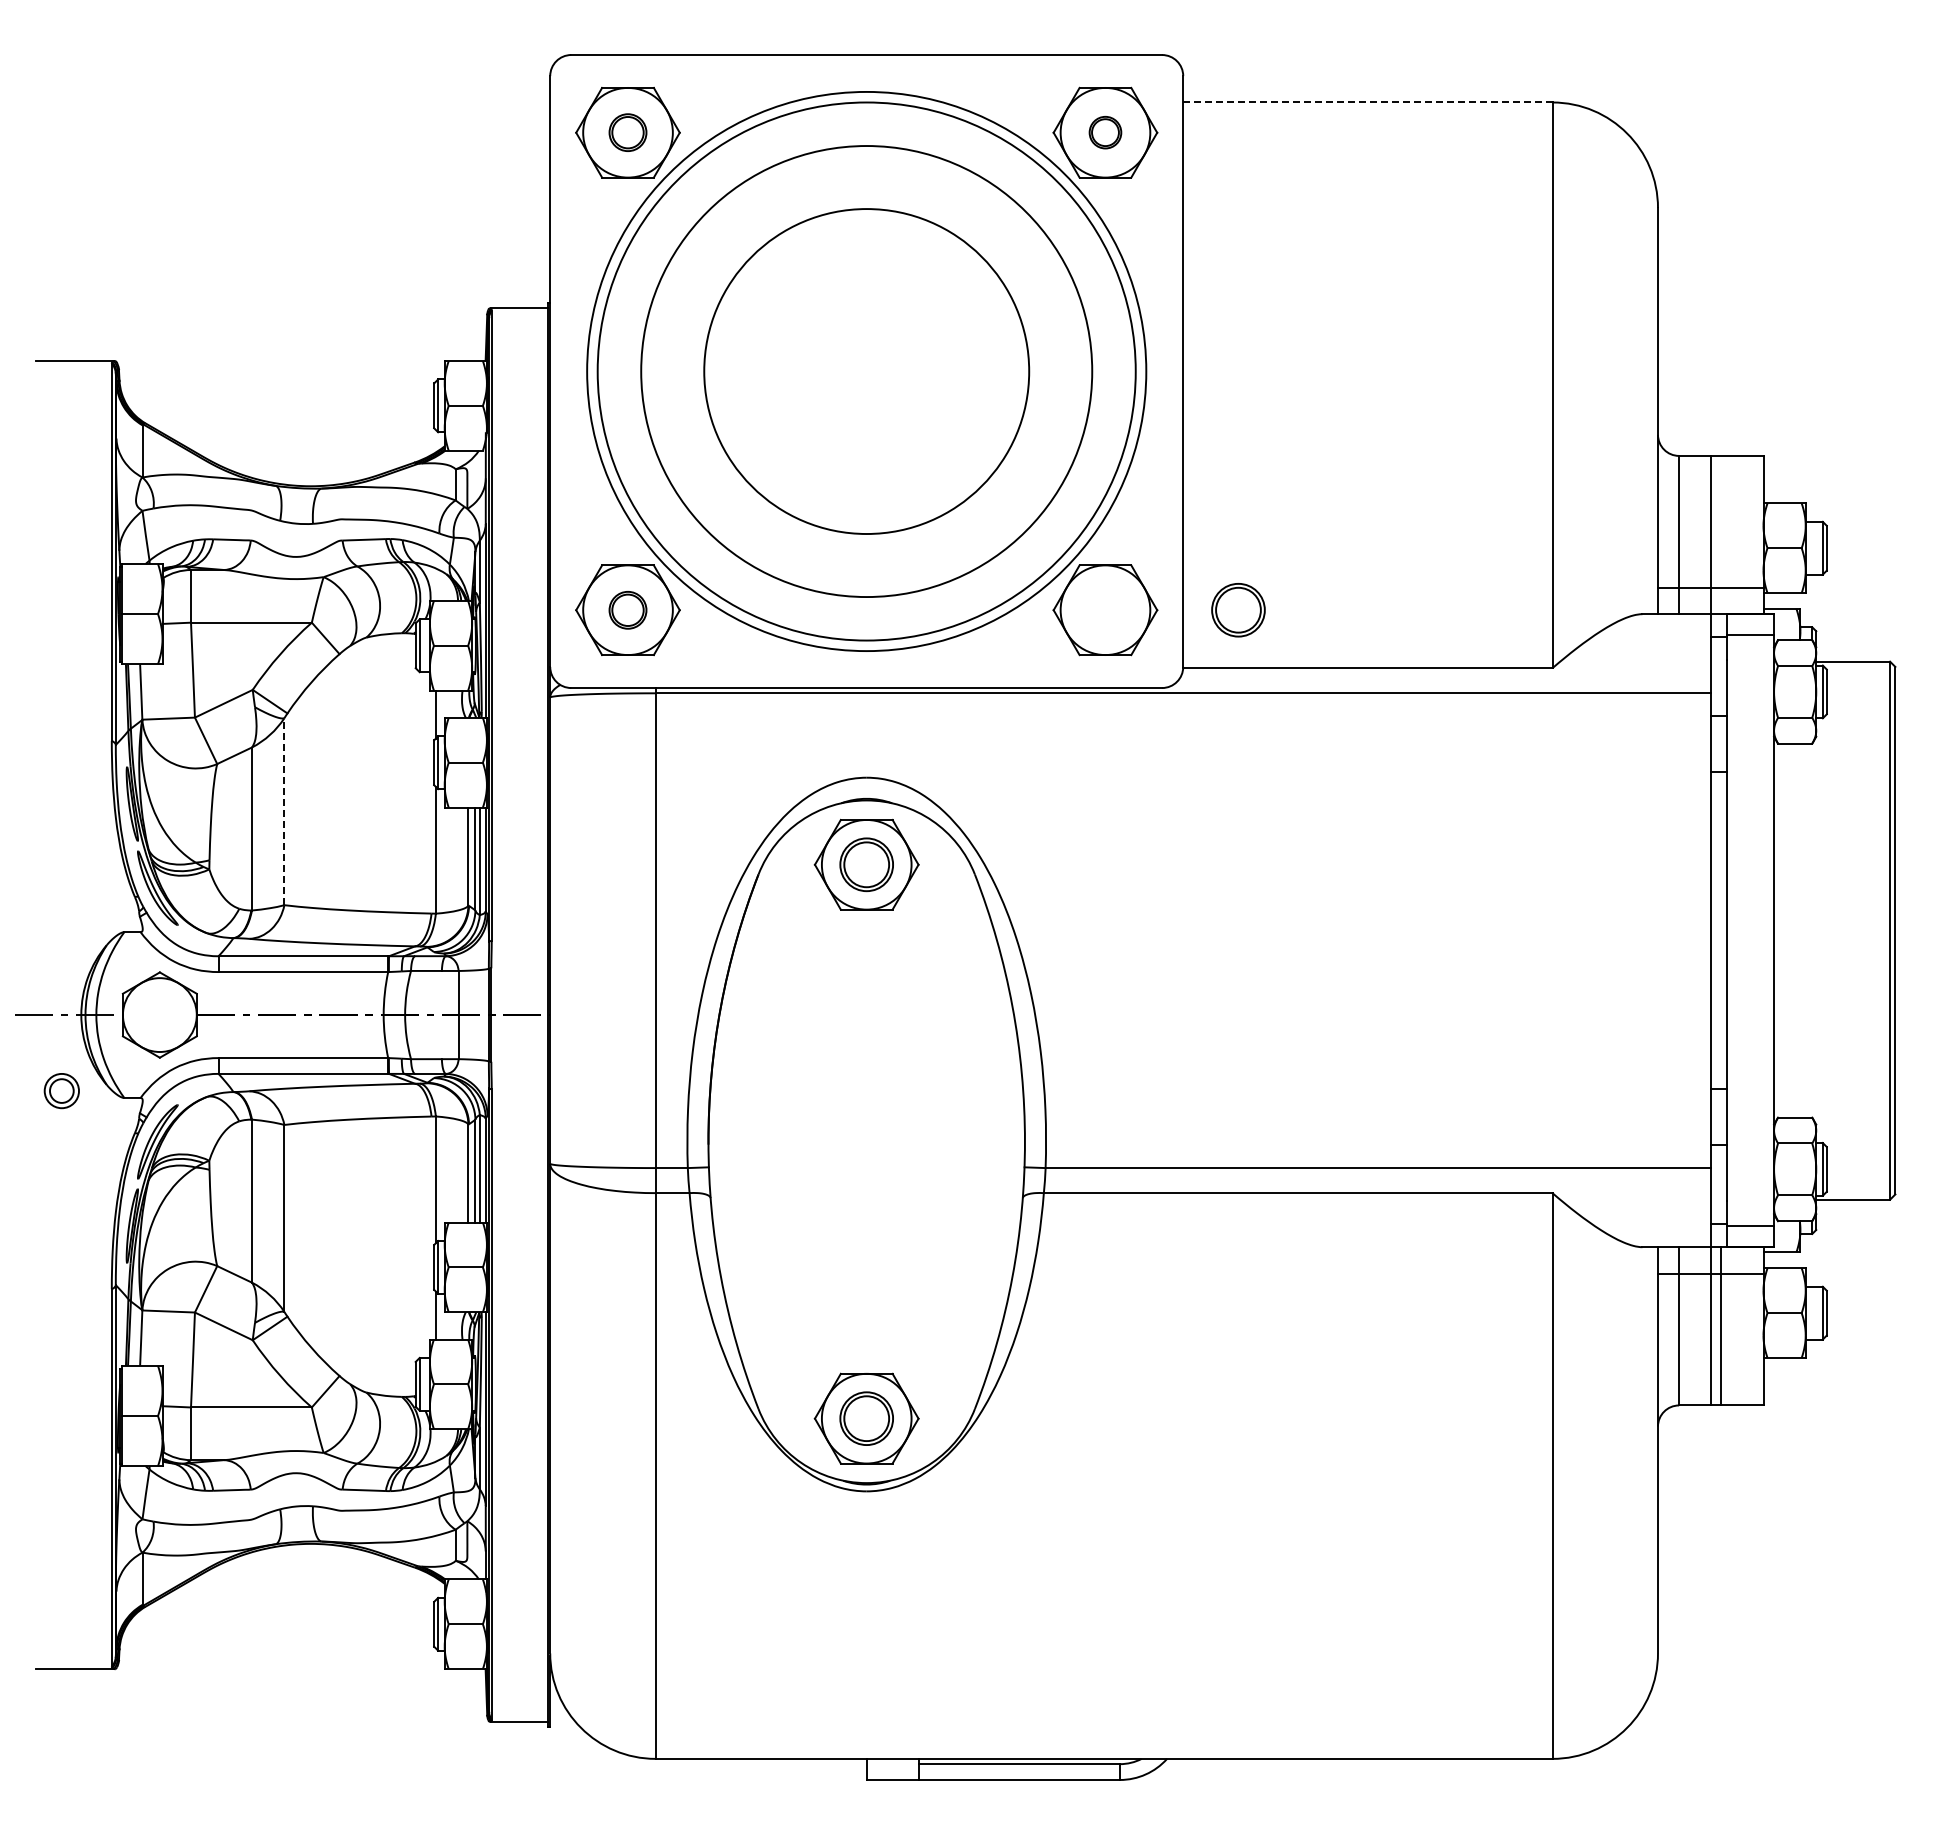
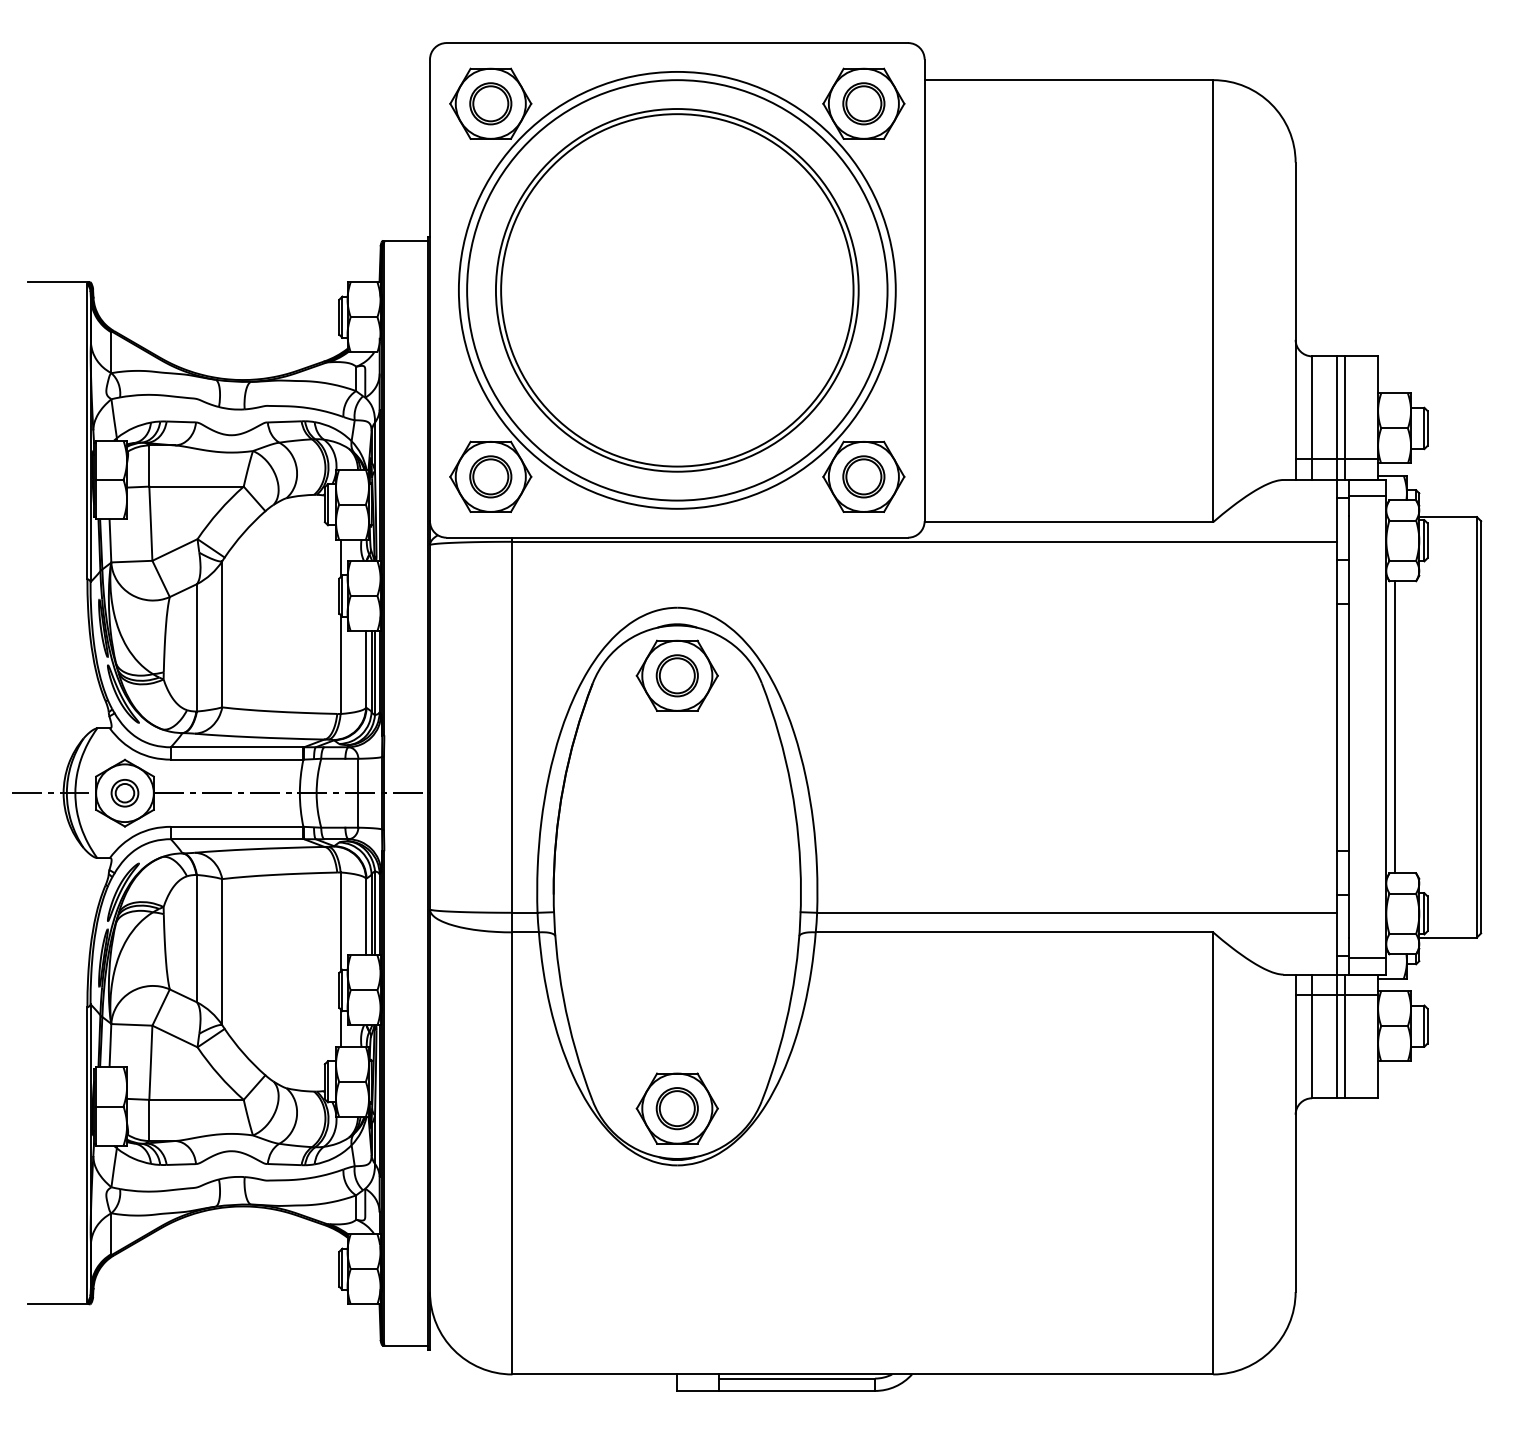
line: (1367, 102) -> (1068, 80), dashed -> solid
part: (627, 132) -> (490, 103), size x1.43
part: (1105, 132) -> (863, 103), size x1.67
circle: (866, 371) -> (677, 290), size x1.43
line: (1721, 534) -> (1345, 417), added
part: (627, 610) -> (490, 477), size x1.43
part: (1238, 610) -> (863, 477), moved
line: (284, 811) -> (222, 634), dashed -> solid
line: (1784, 930) -> (1394, 727), added
part: (61, 1091) -> (124, 793), moved

